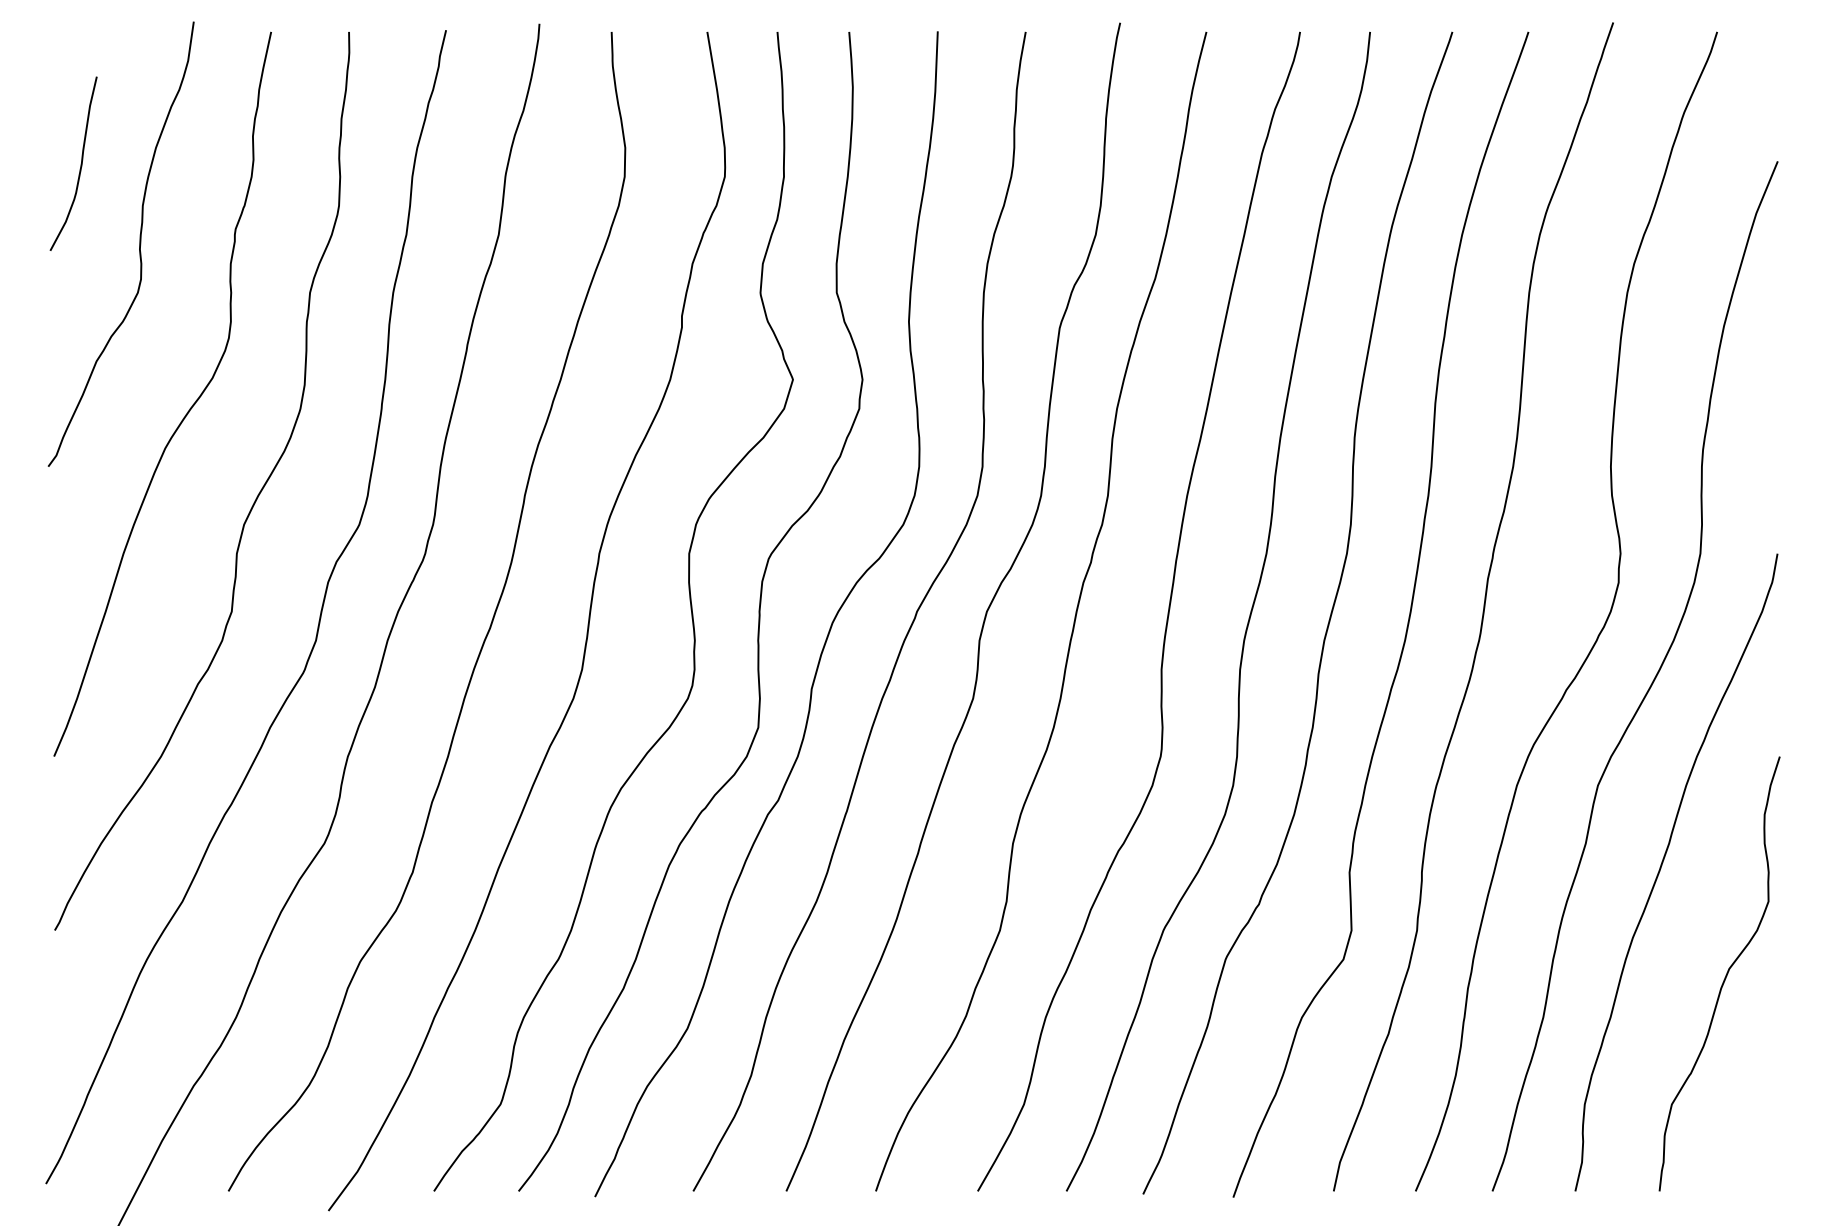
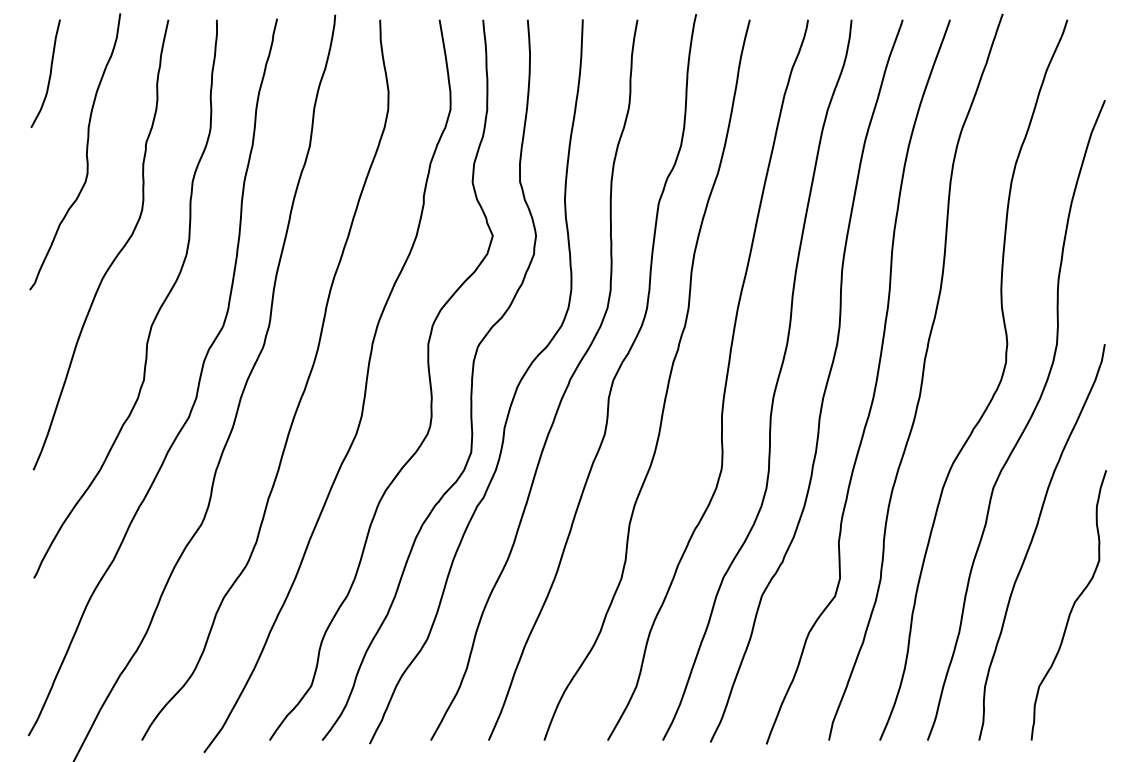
curve: (79, 163) -> (49, 73), moved

